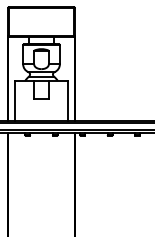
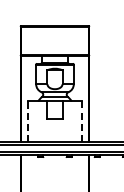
line: (14, 100) -> (27, 121), solid -> dashed
line: (68, 100) -> (82, 121), solid -> dashed

